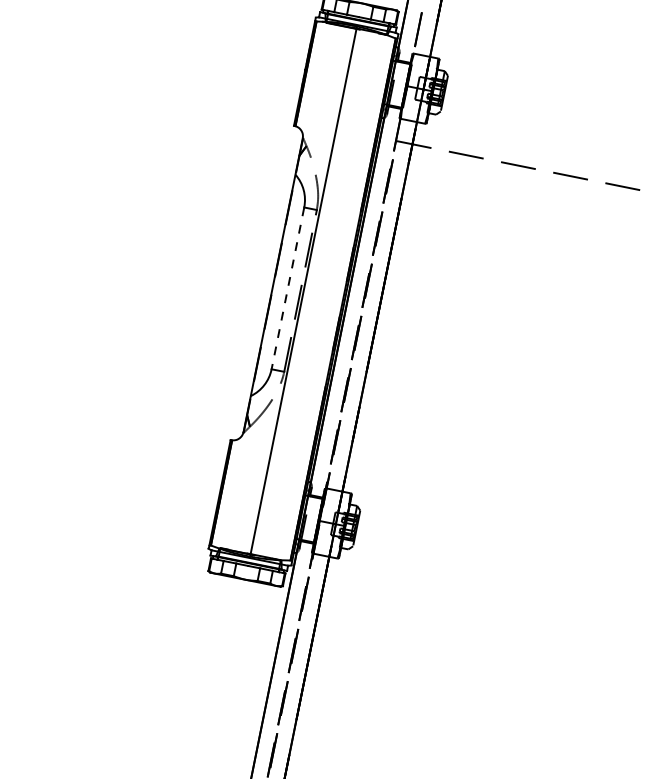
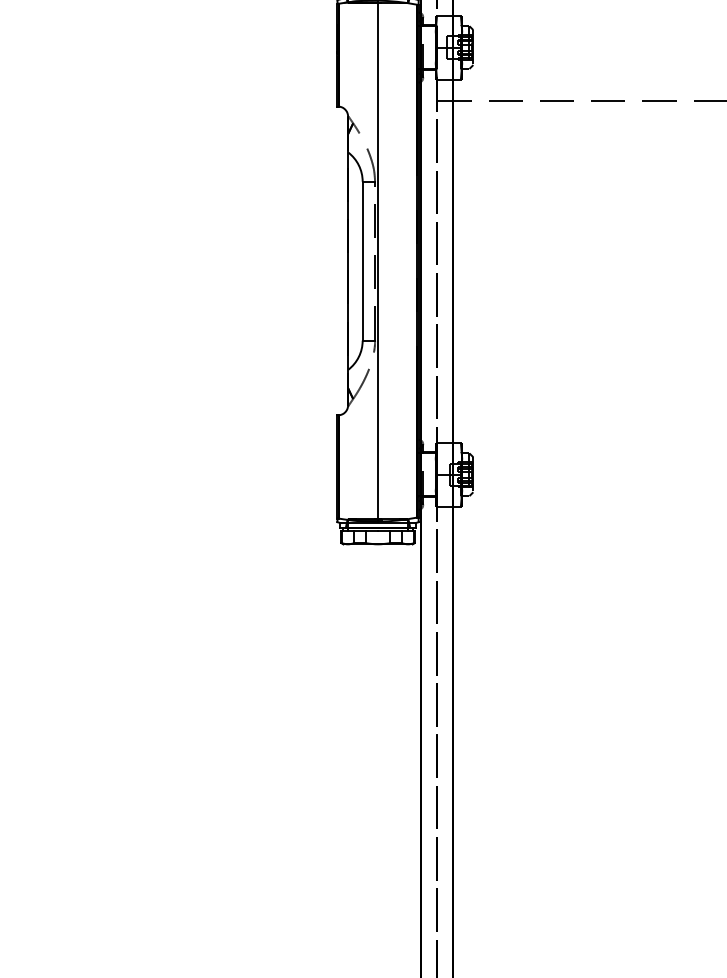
line: (287, 288) -> (362, 261), dashed -> solid

